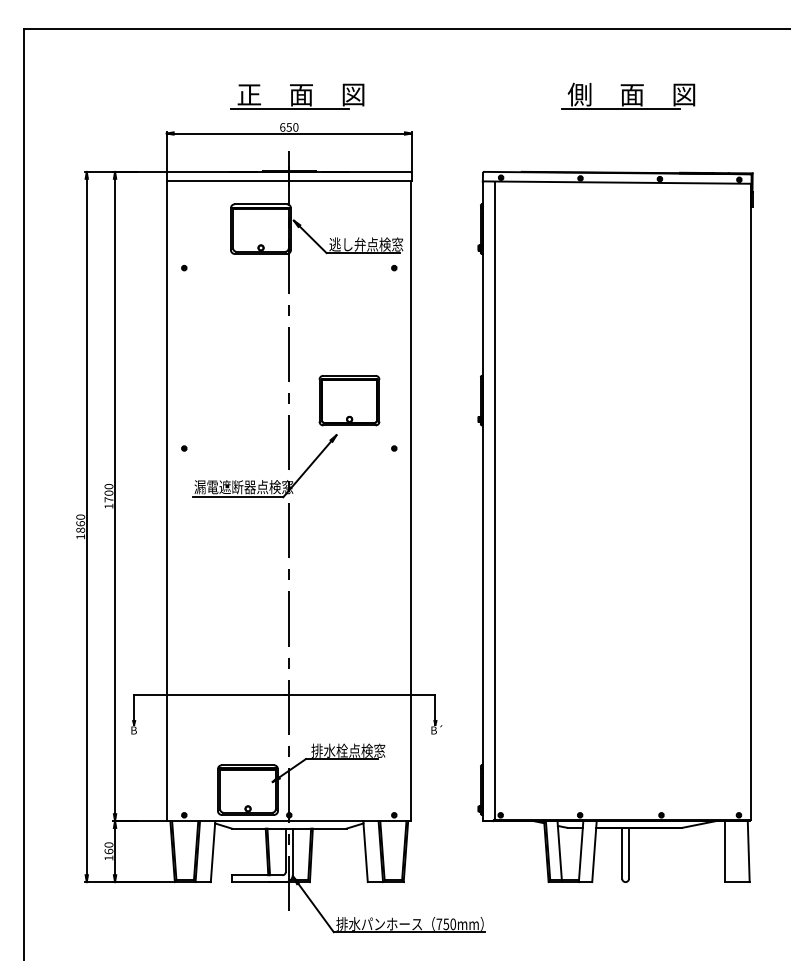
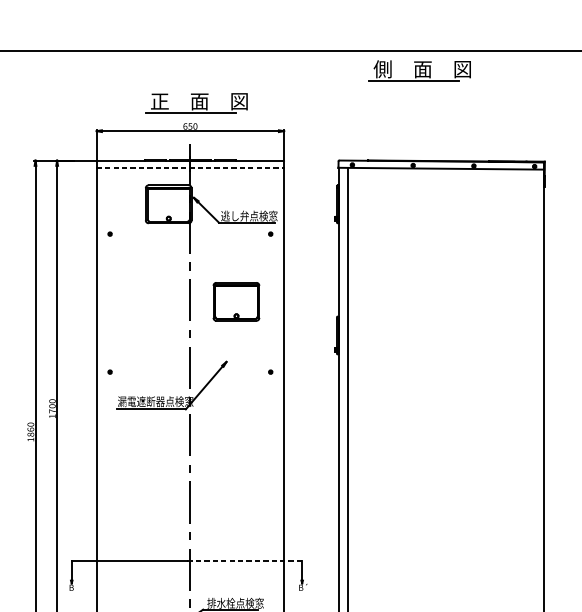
part: (628, 95) -> (420, 69), moved
line: (289, 181) -> (190, 167), solid -> dashed
part: (349, 400) -> (236, 301), moved
line: (359, 694) -> (244, 560), solid -> dashed

